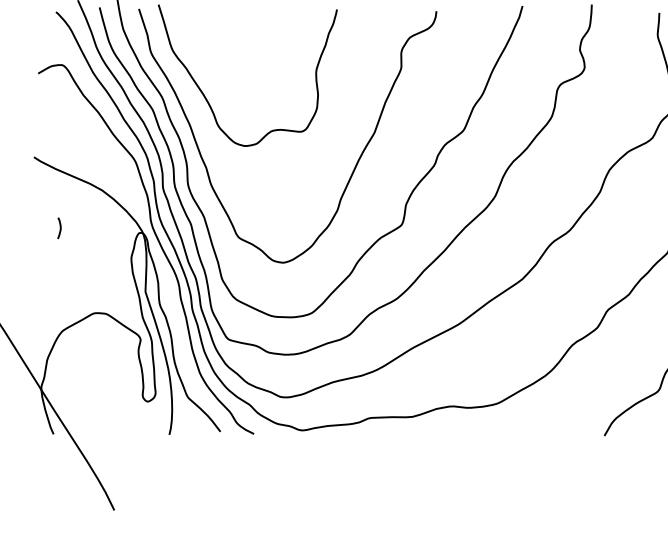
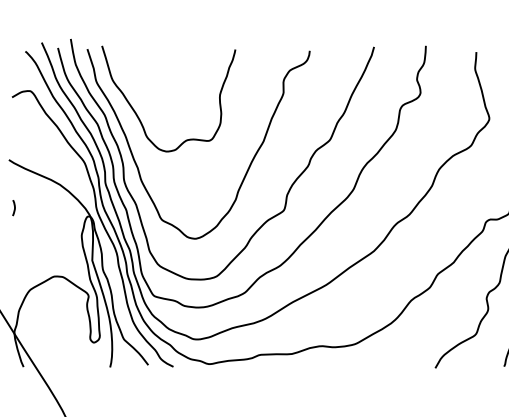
curve: (60, 228) -> (14, 208), moved

